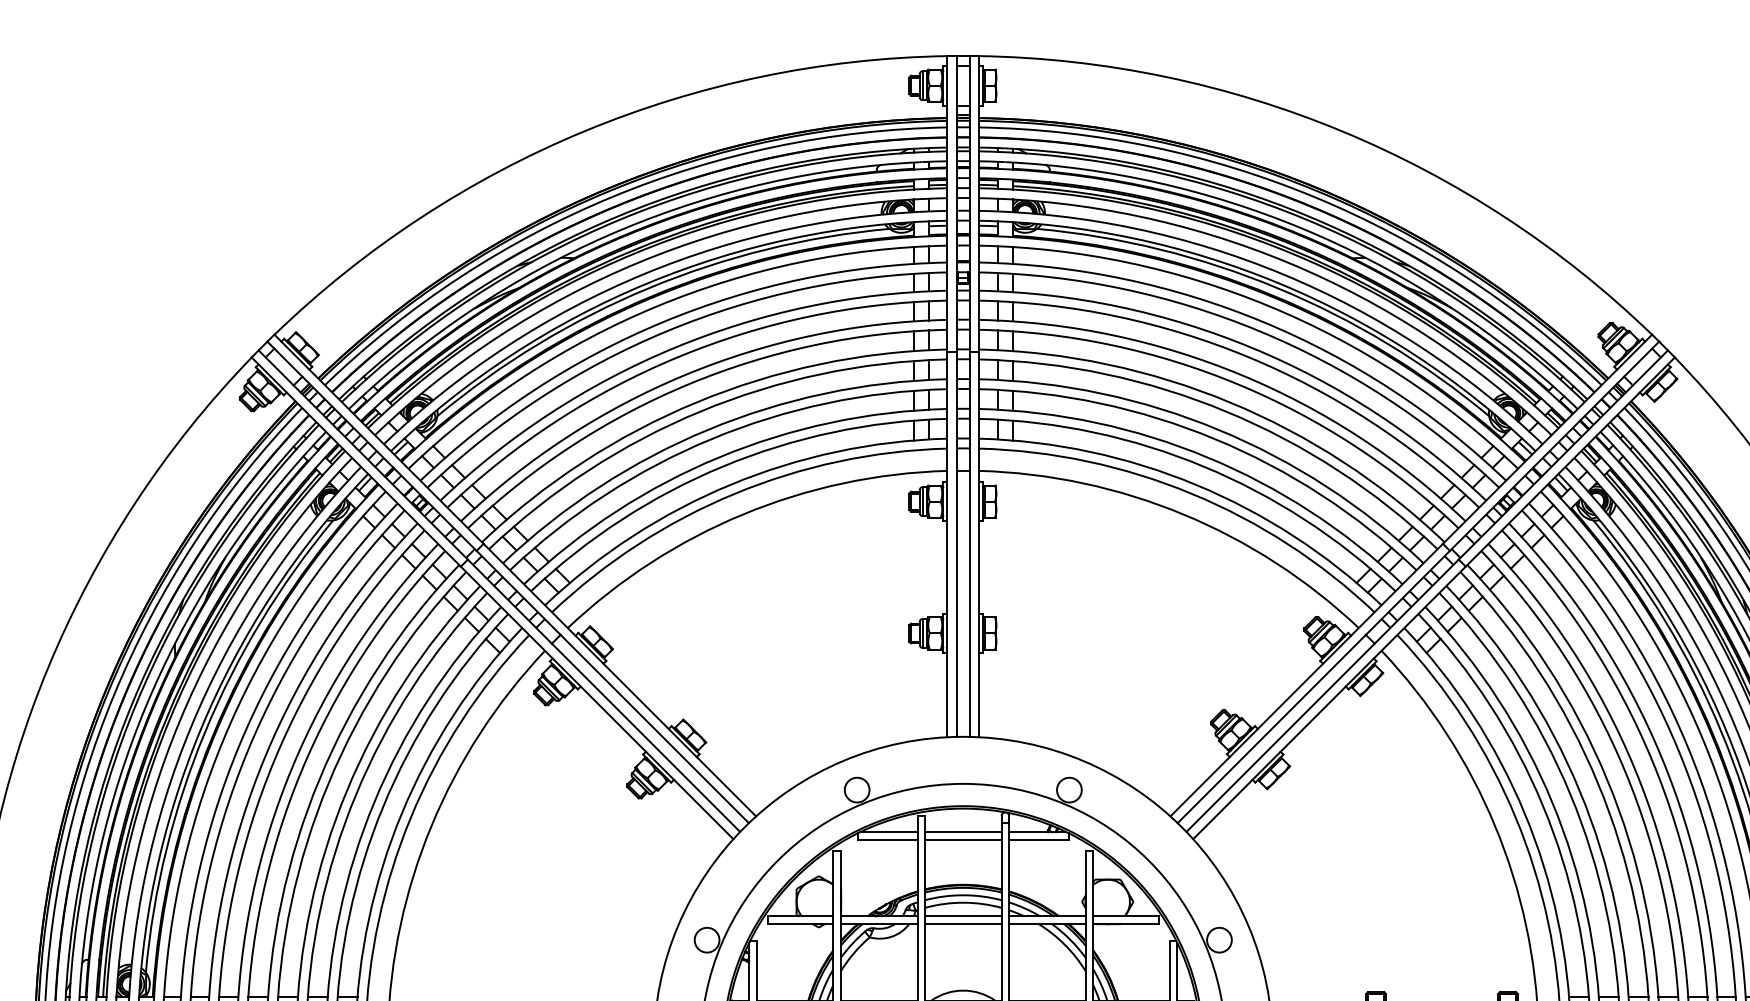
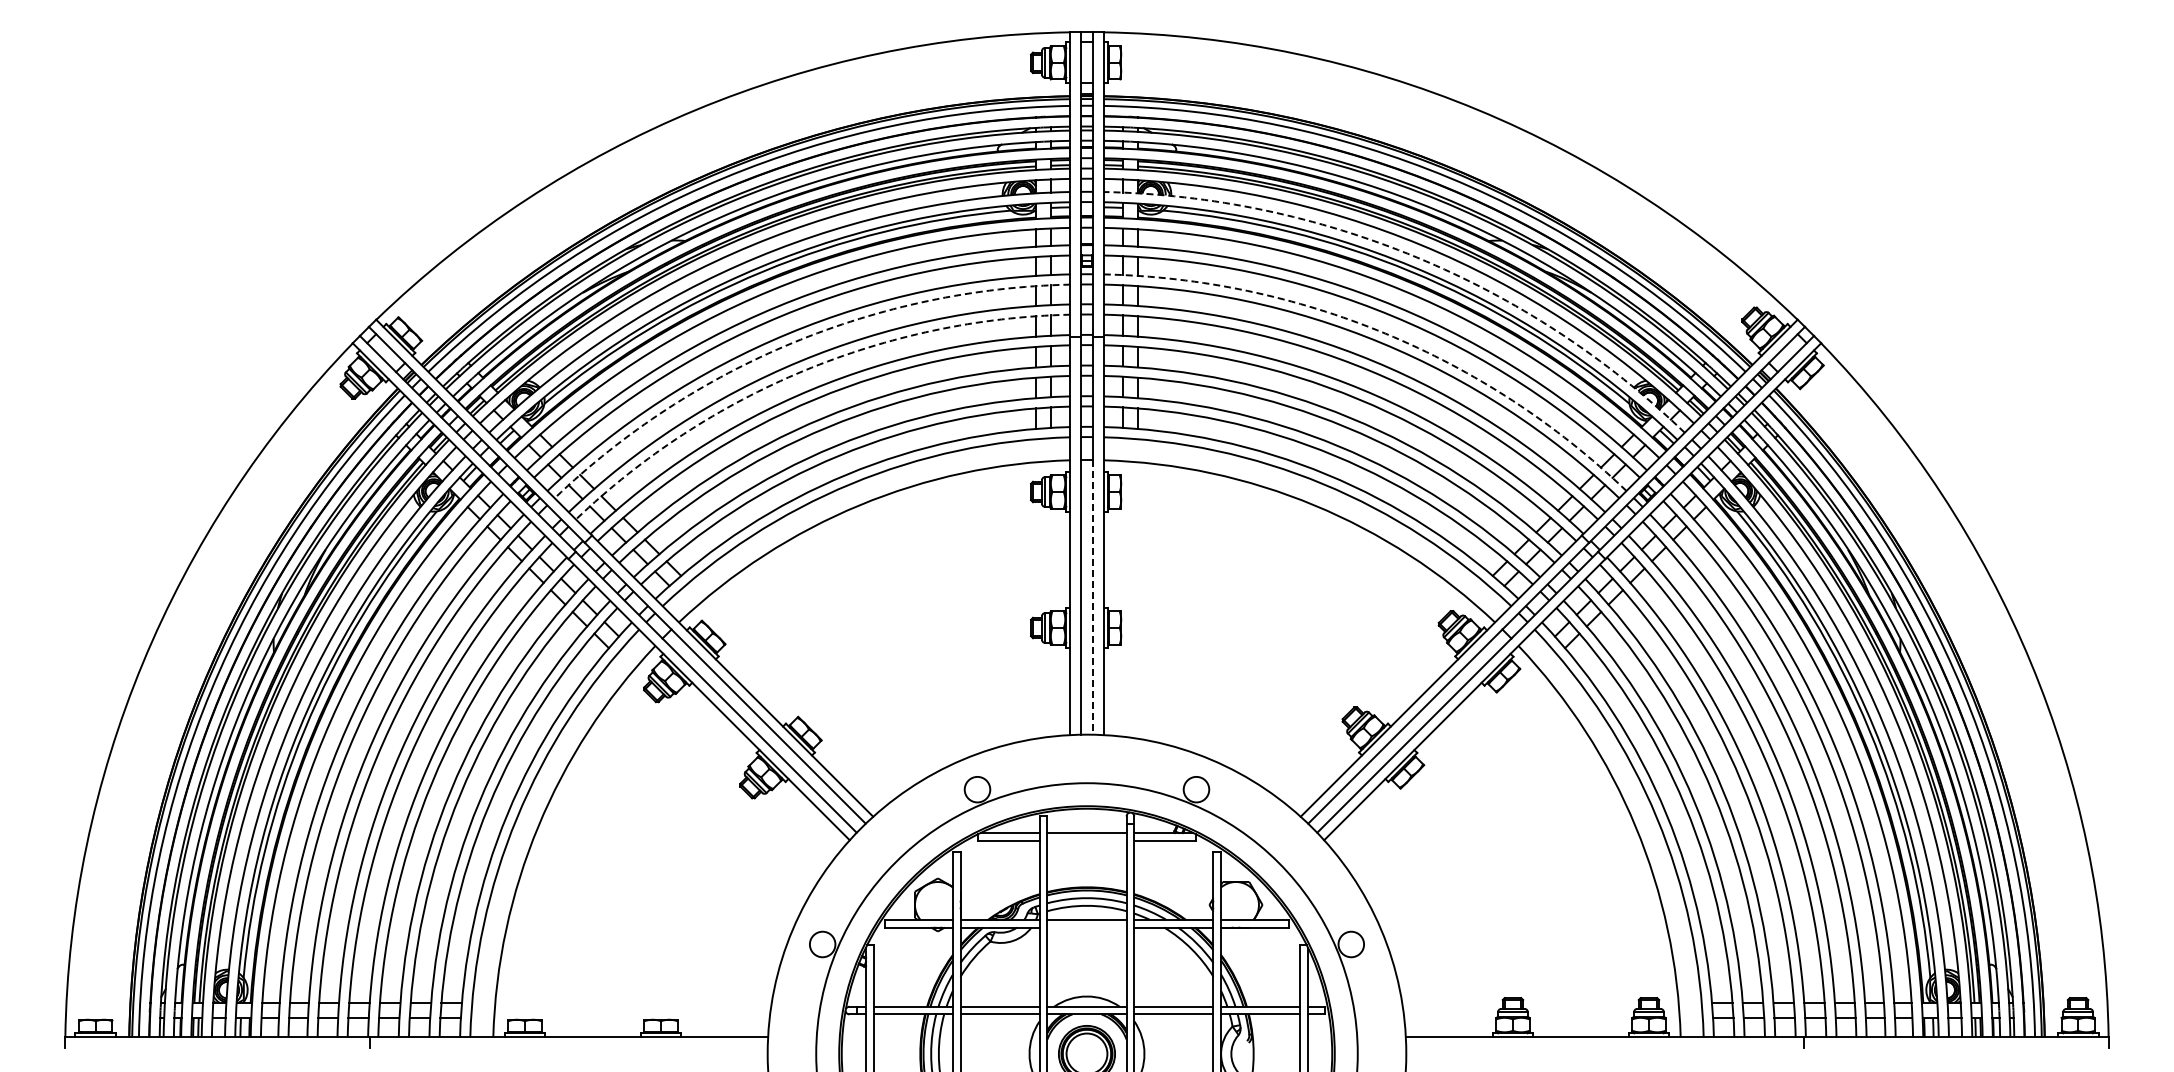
arc: (1282, 274) -> (1416, 257), solid -> dashed
arc: (1252, 348) -> (1385, 333), solid -> dashed
arc: (677, 357) -> (792, 343), solid -> dashed
arc: (689, 383) -> (804, 370), solid -> dashed
line: (969, 603) -> (1093, 597), solid -> dashed
line: (962, 839) -> (1086, 840), removed
line: (962, 923) -> (1086, 927), removed

